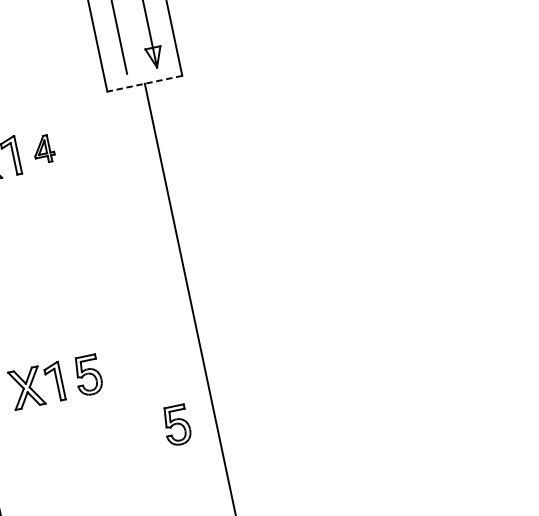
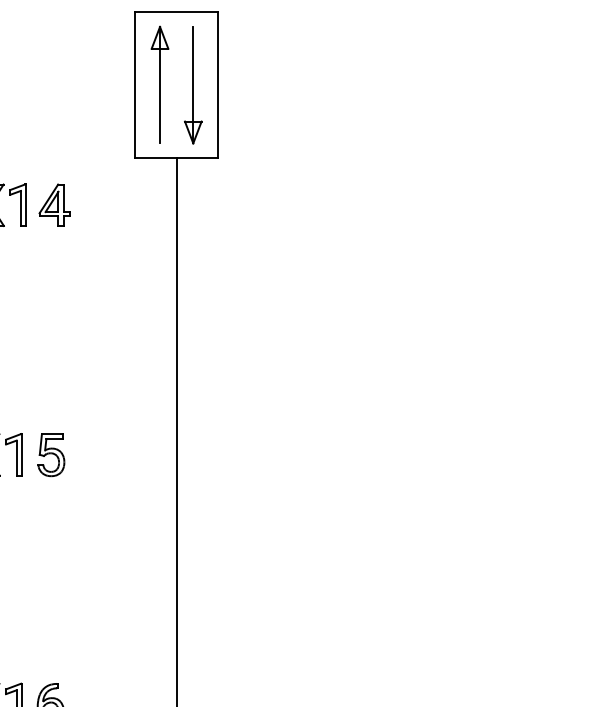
line: (144, 83) -> (176, 157), dashed -> solid
part: (43, 148) -> (54, 204), size x1.43
part: (177, 425) -> (134, 528), removed

